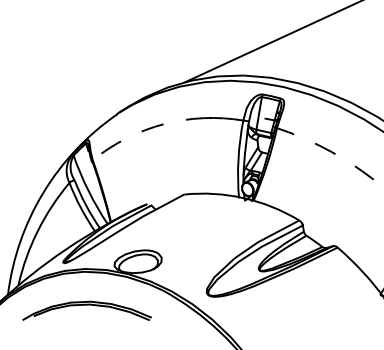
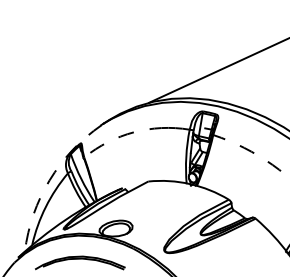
arc: (43, 193) -> (49, 180), solid -> dashed

